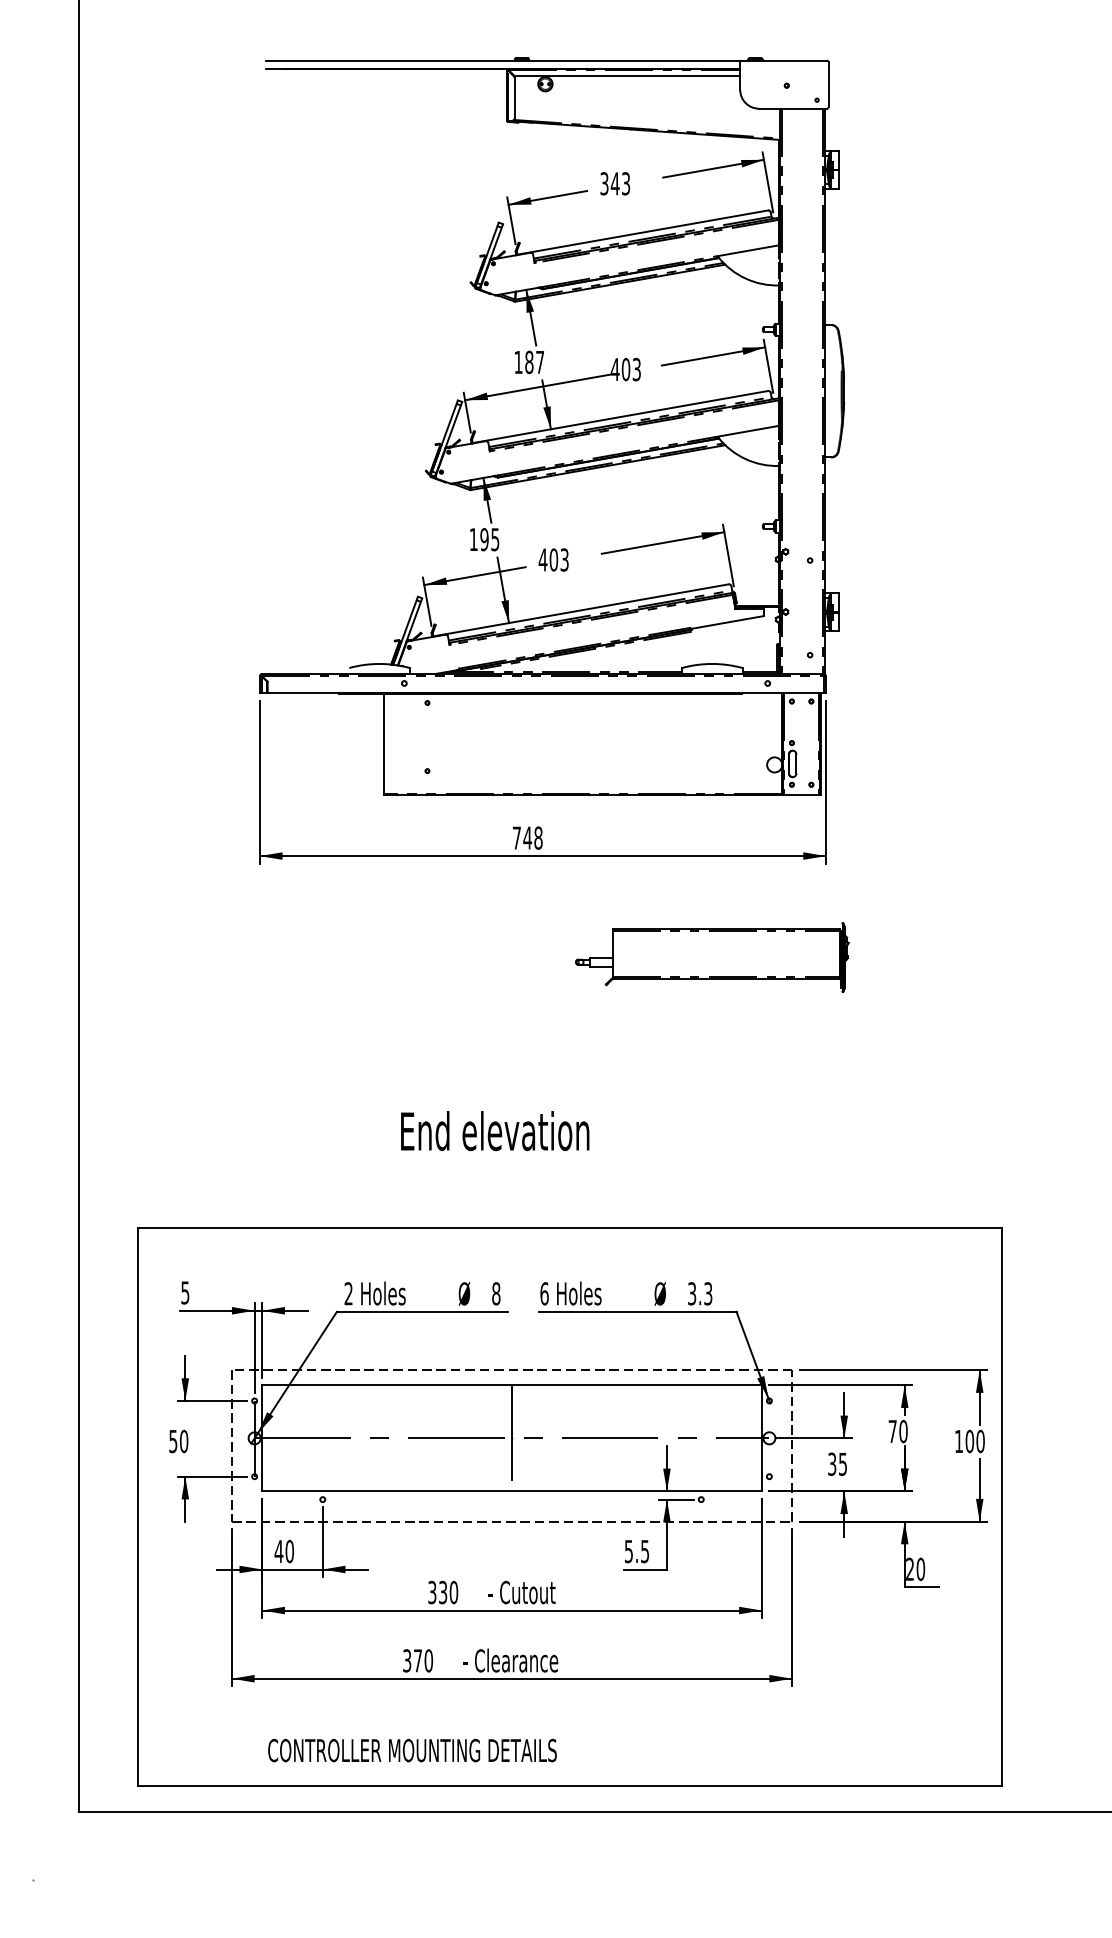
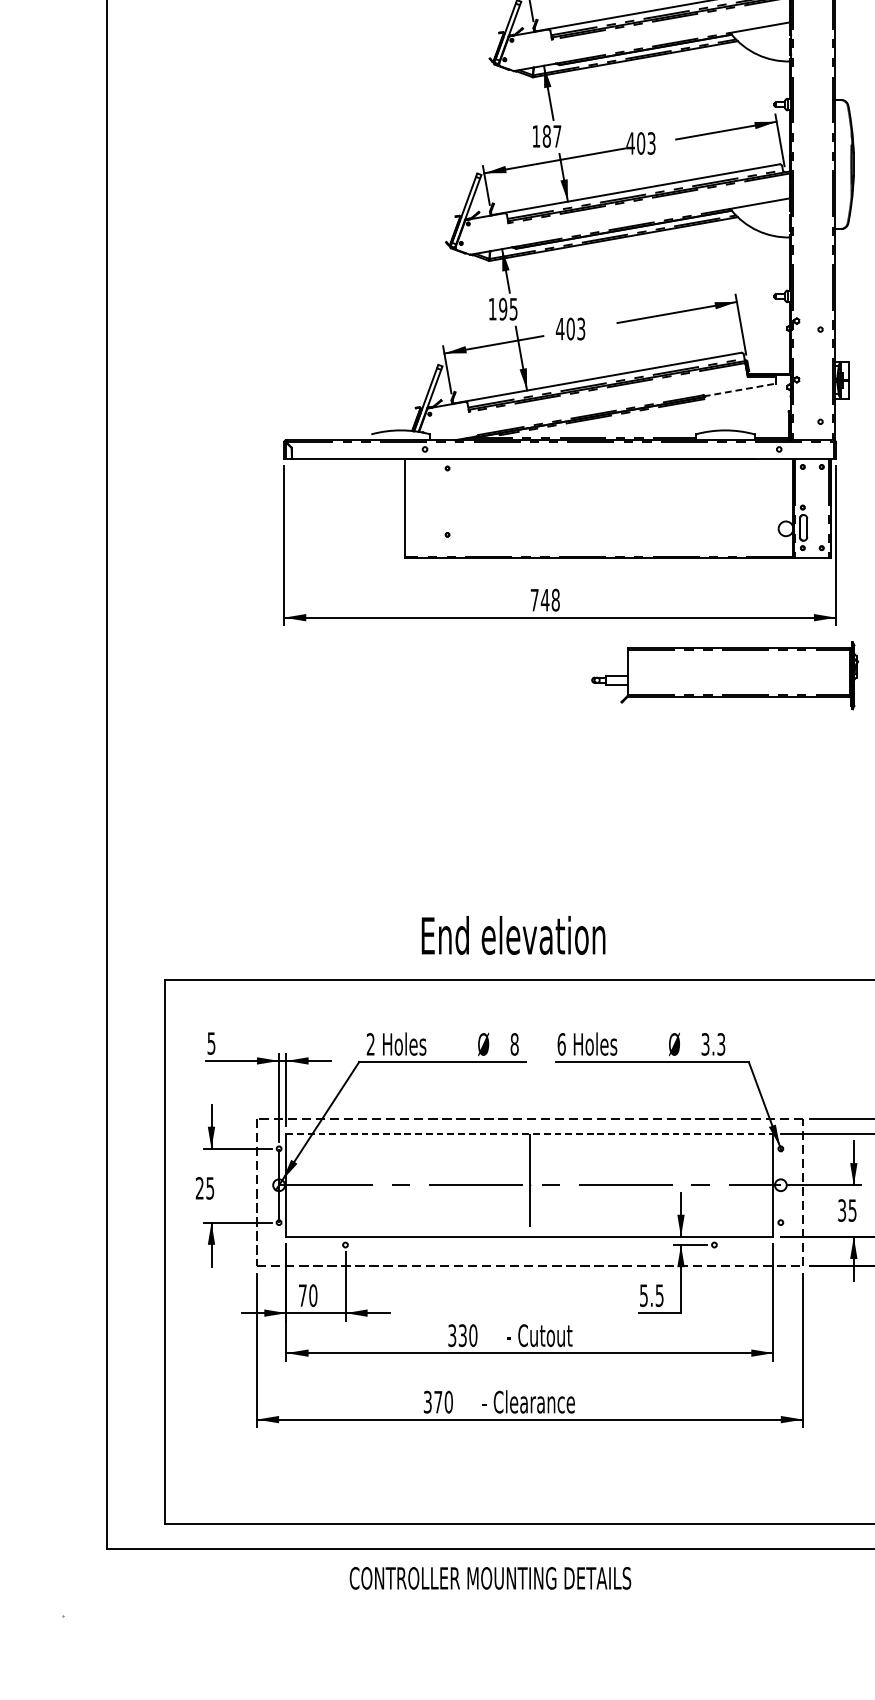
line: (727, 622) -> (740, 390), solid -> dashed
part: (712, 957) -> (725, 675), moved
text: (495, 1131) -> (513, 935), moved
line: (512, 1385) -> (530, 1133), solid -> dashed
text: (178, 1441) -> (204, 1188), 50 -> 25
text: (278, 1551) -> (302, 1295), 40 -> 70
text: (412, 1750) -> (490, 1578), moved

